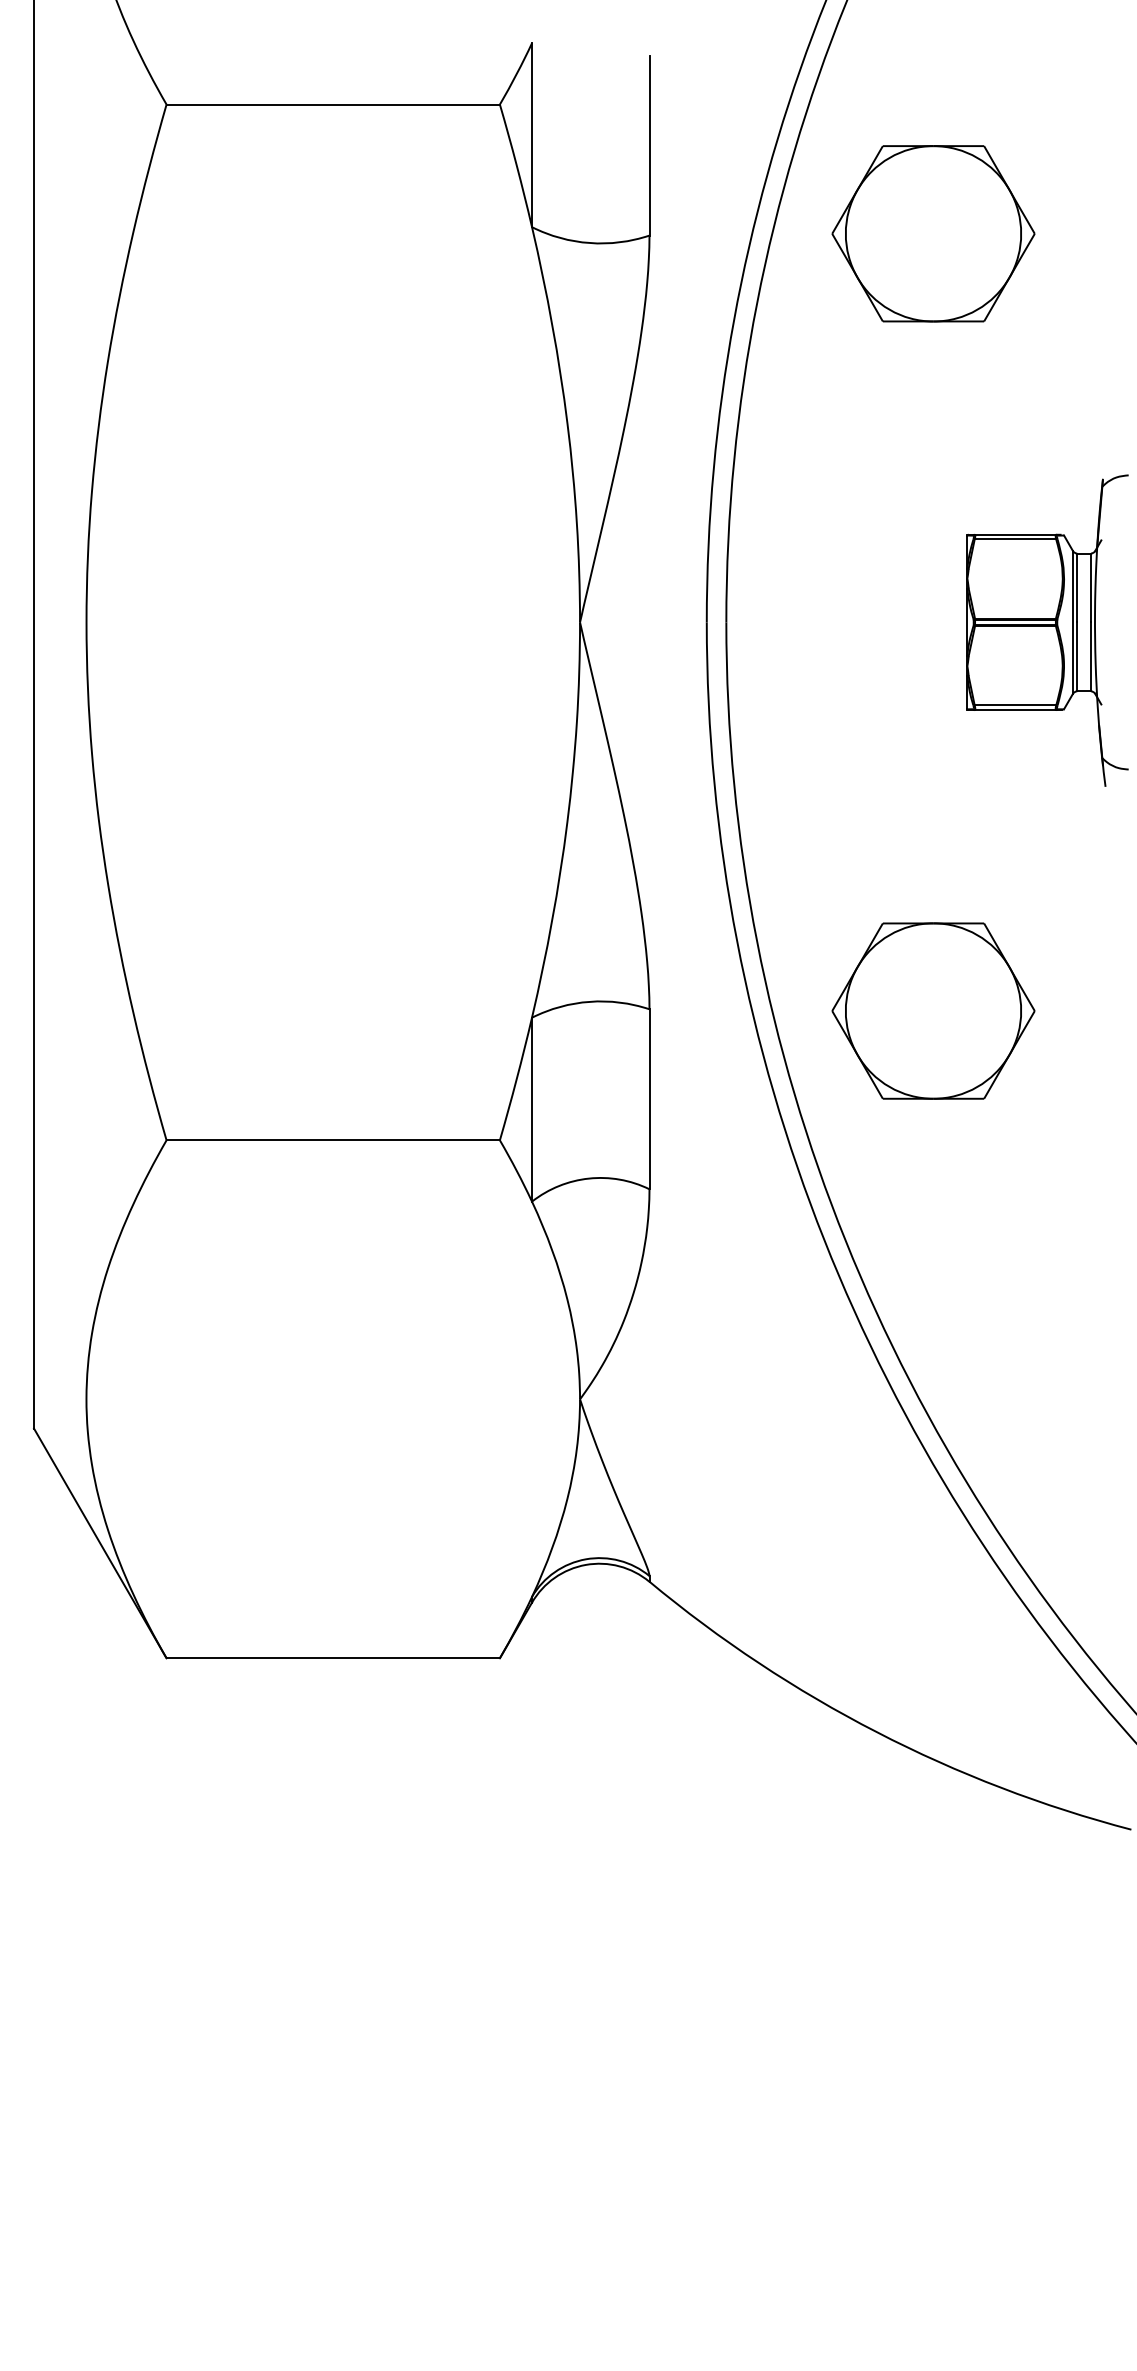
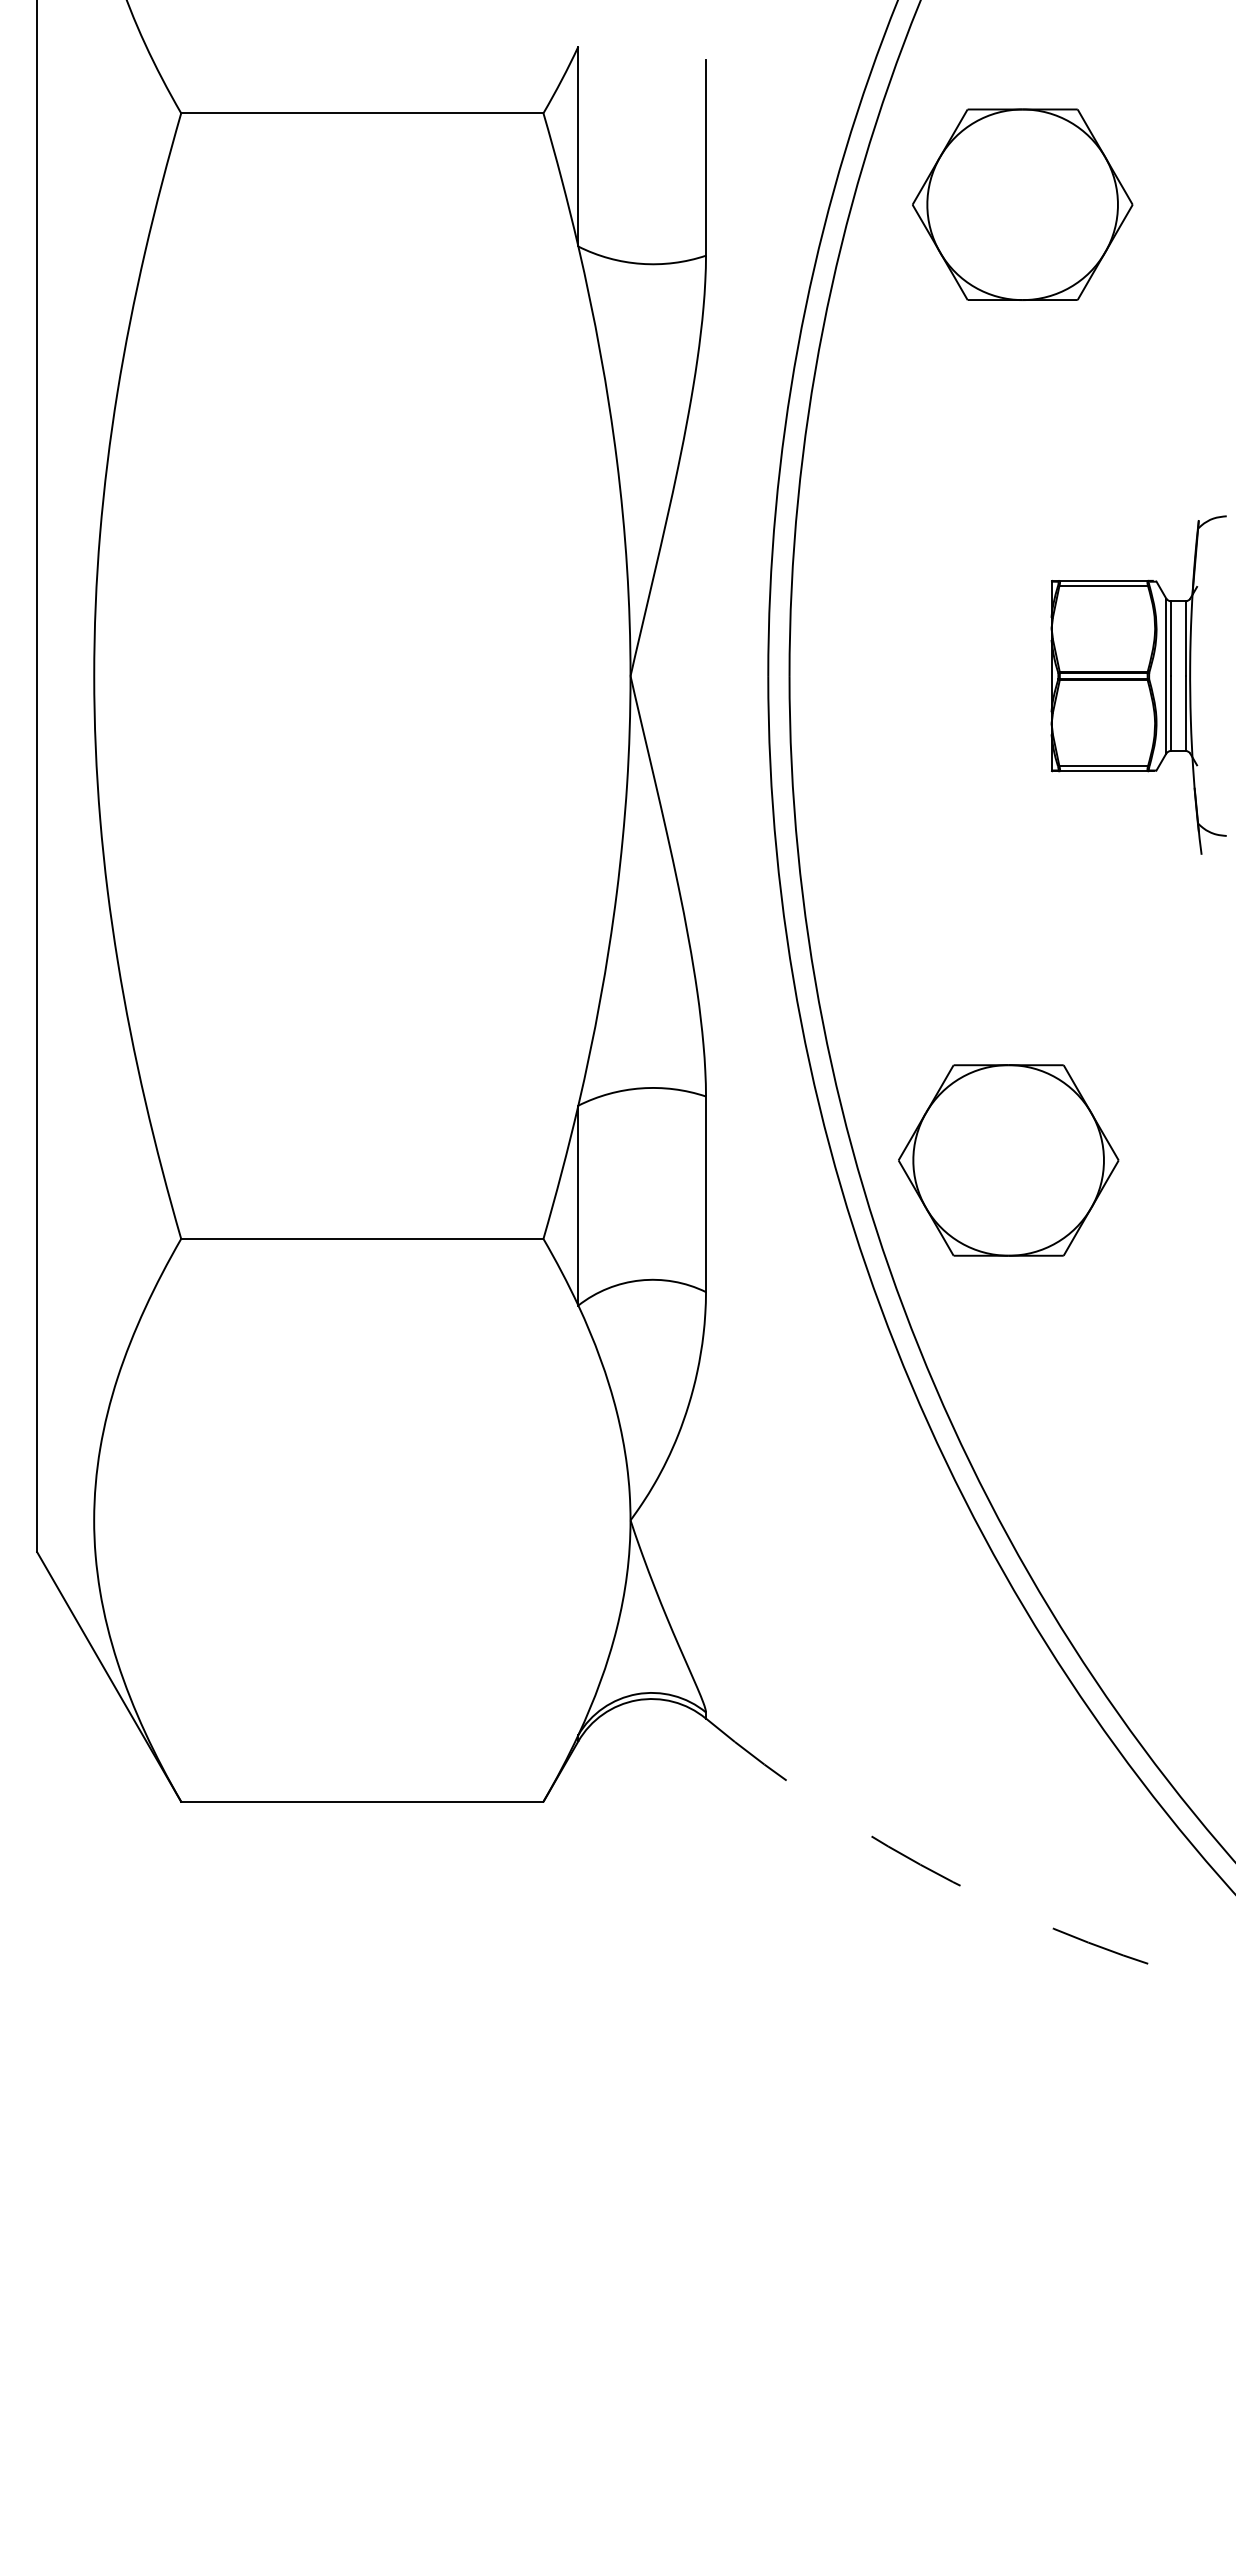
part: (933, 233) -> (1022, 204), moved
part: (933, 1011) -> (1008, 1160), moved
arc: (877, 1732) -> (953, 1882), solid -> dashed

